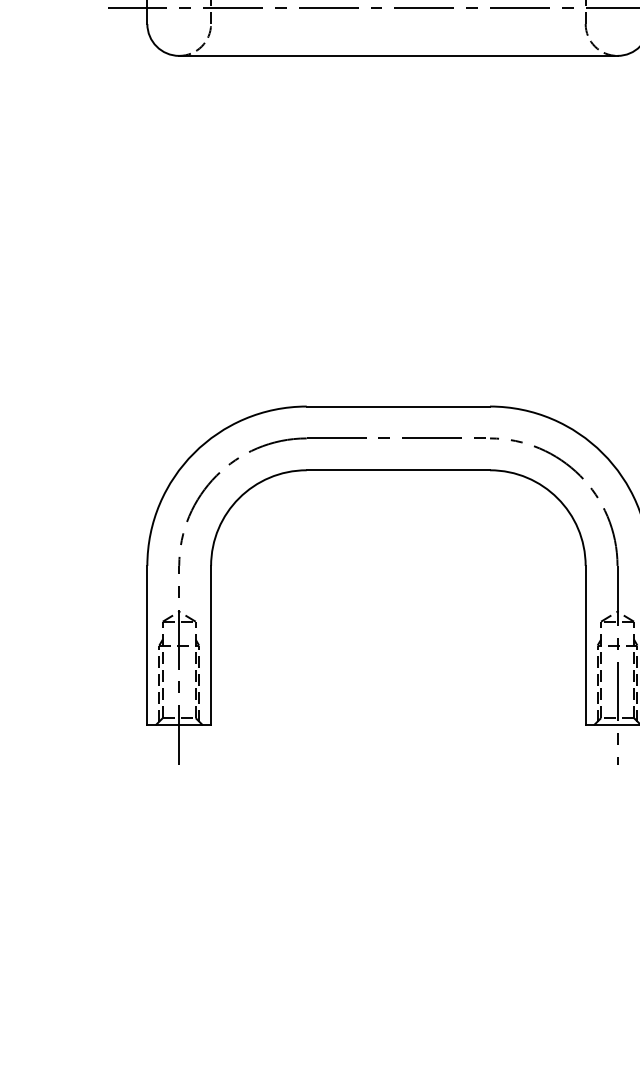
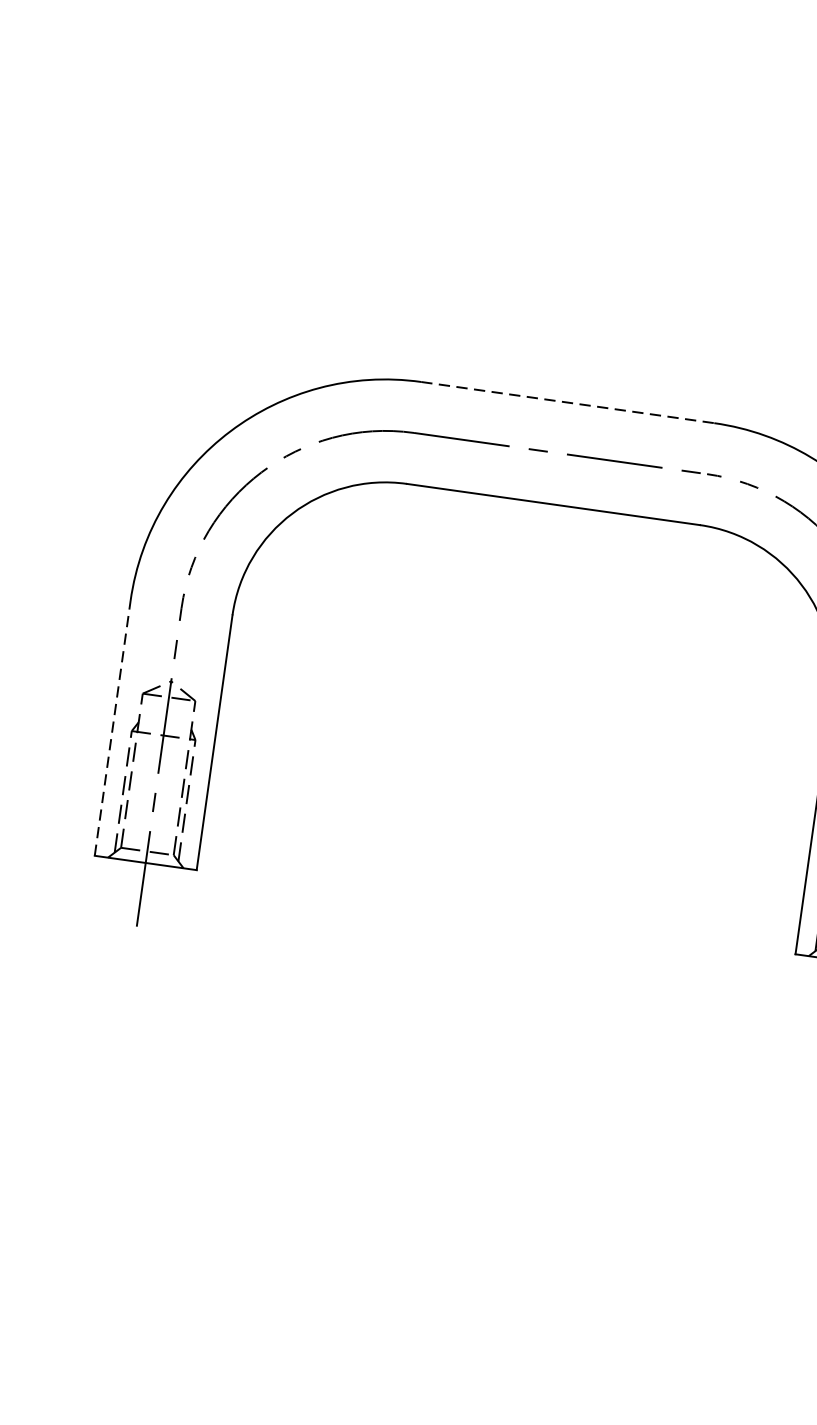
line: (398, 406) -> (567, 402), solid -> dashed
line: (147, 645) -> (112, 728), solid -> dashed

